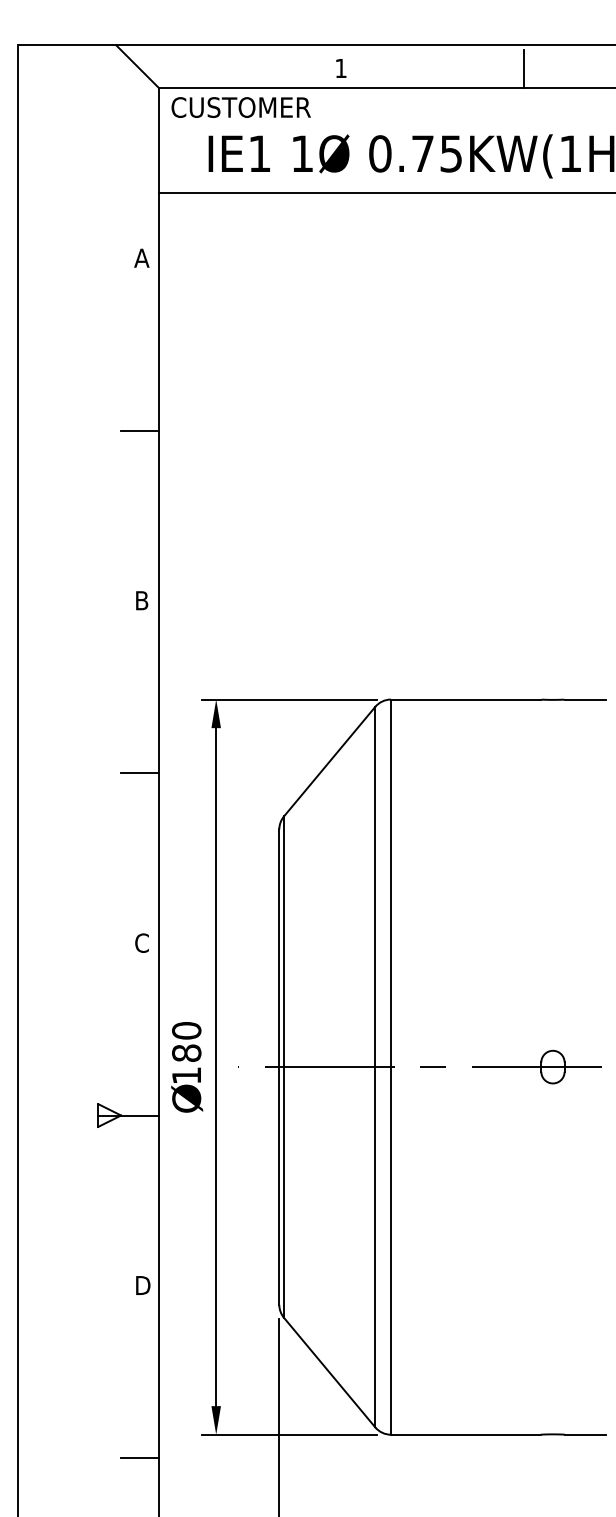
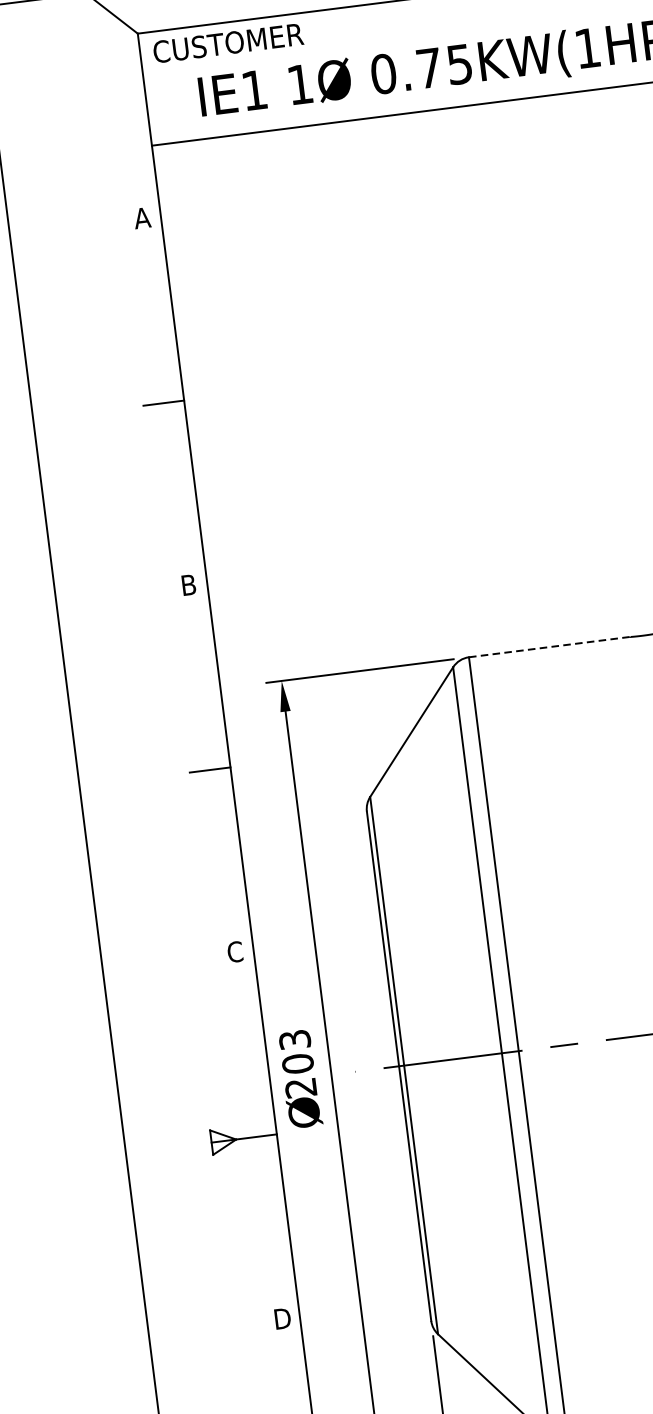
line: (466, 699) -> (549, 647), solid -> dashed
text: (186, 1053) -> (297, 1064), 180 -> 203

